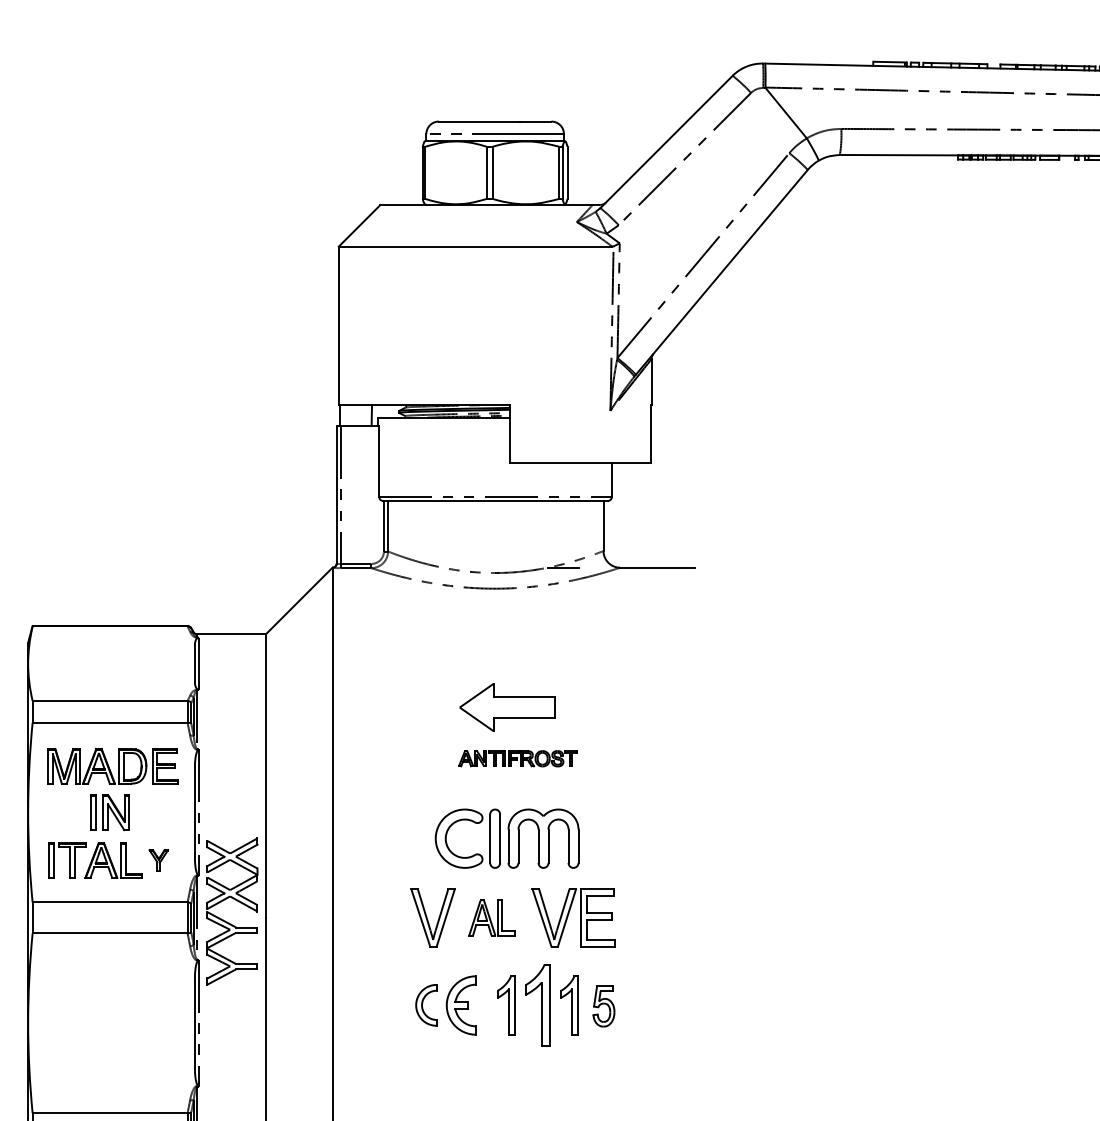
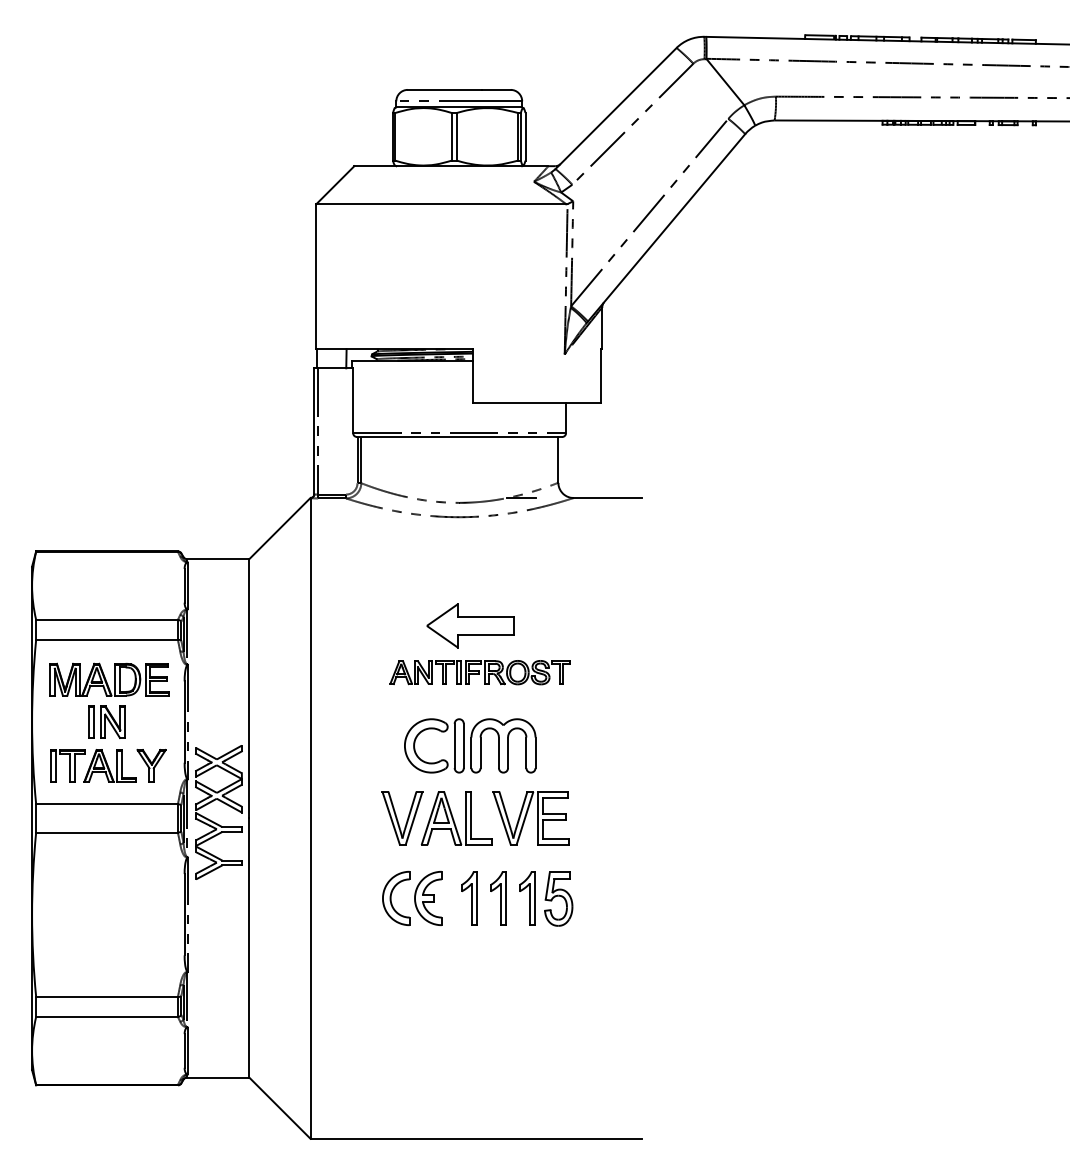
part: (517, 758) -> (479, 672), size x1.67
part: (158, 860) -> (151, 765), size x1.67
part: (492, 918) -> (456, 818), size x1.67
part: (426, 1004) -> (396, 897), size x1.43
part: (538, 1005) -> (498, 898), size x0.71
part: (603, 1005) -> (558, 898), size x1.43

